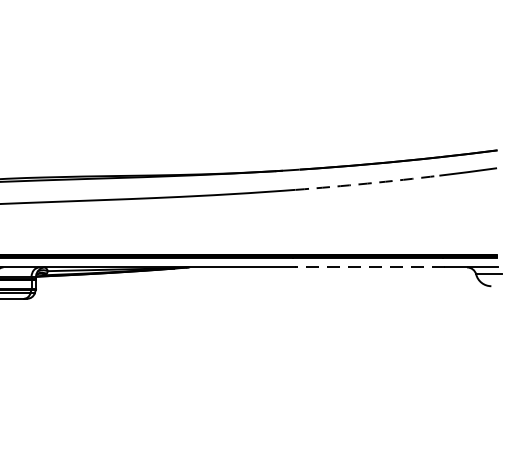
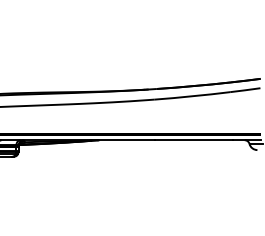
arc: (367, 183) -> (192, 96), dashed -> solid
line: (369, 267) -> (193, 140), dashed -> solid

